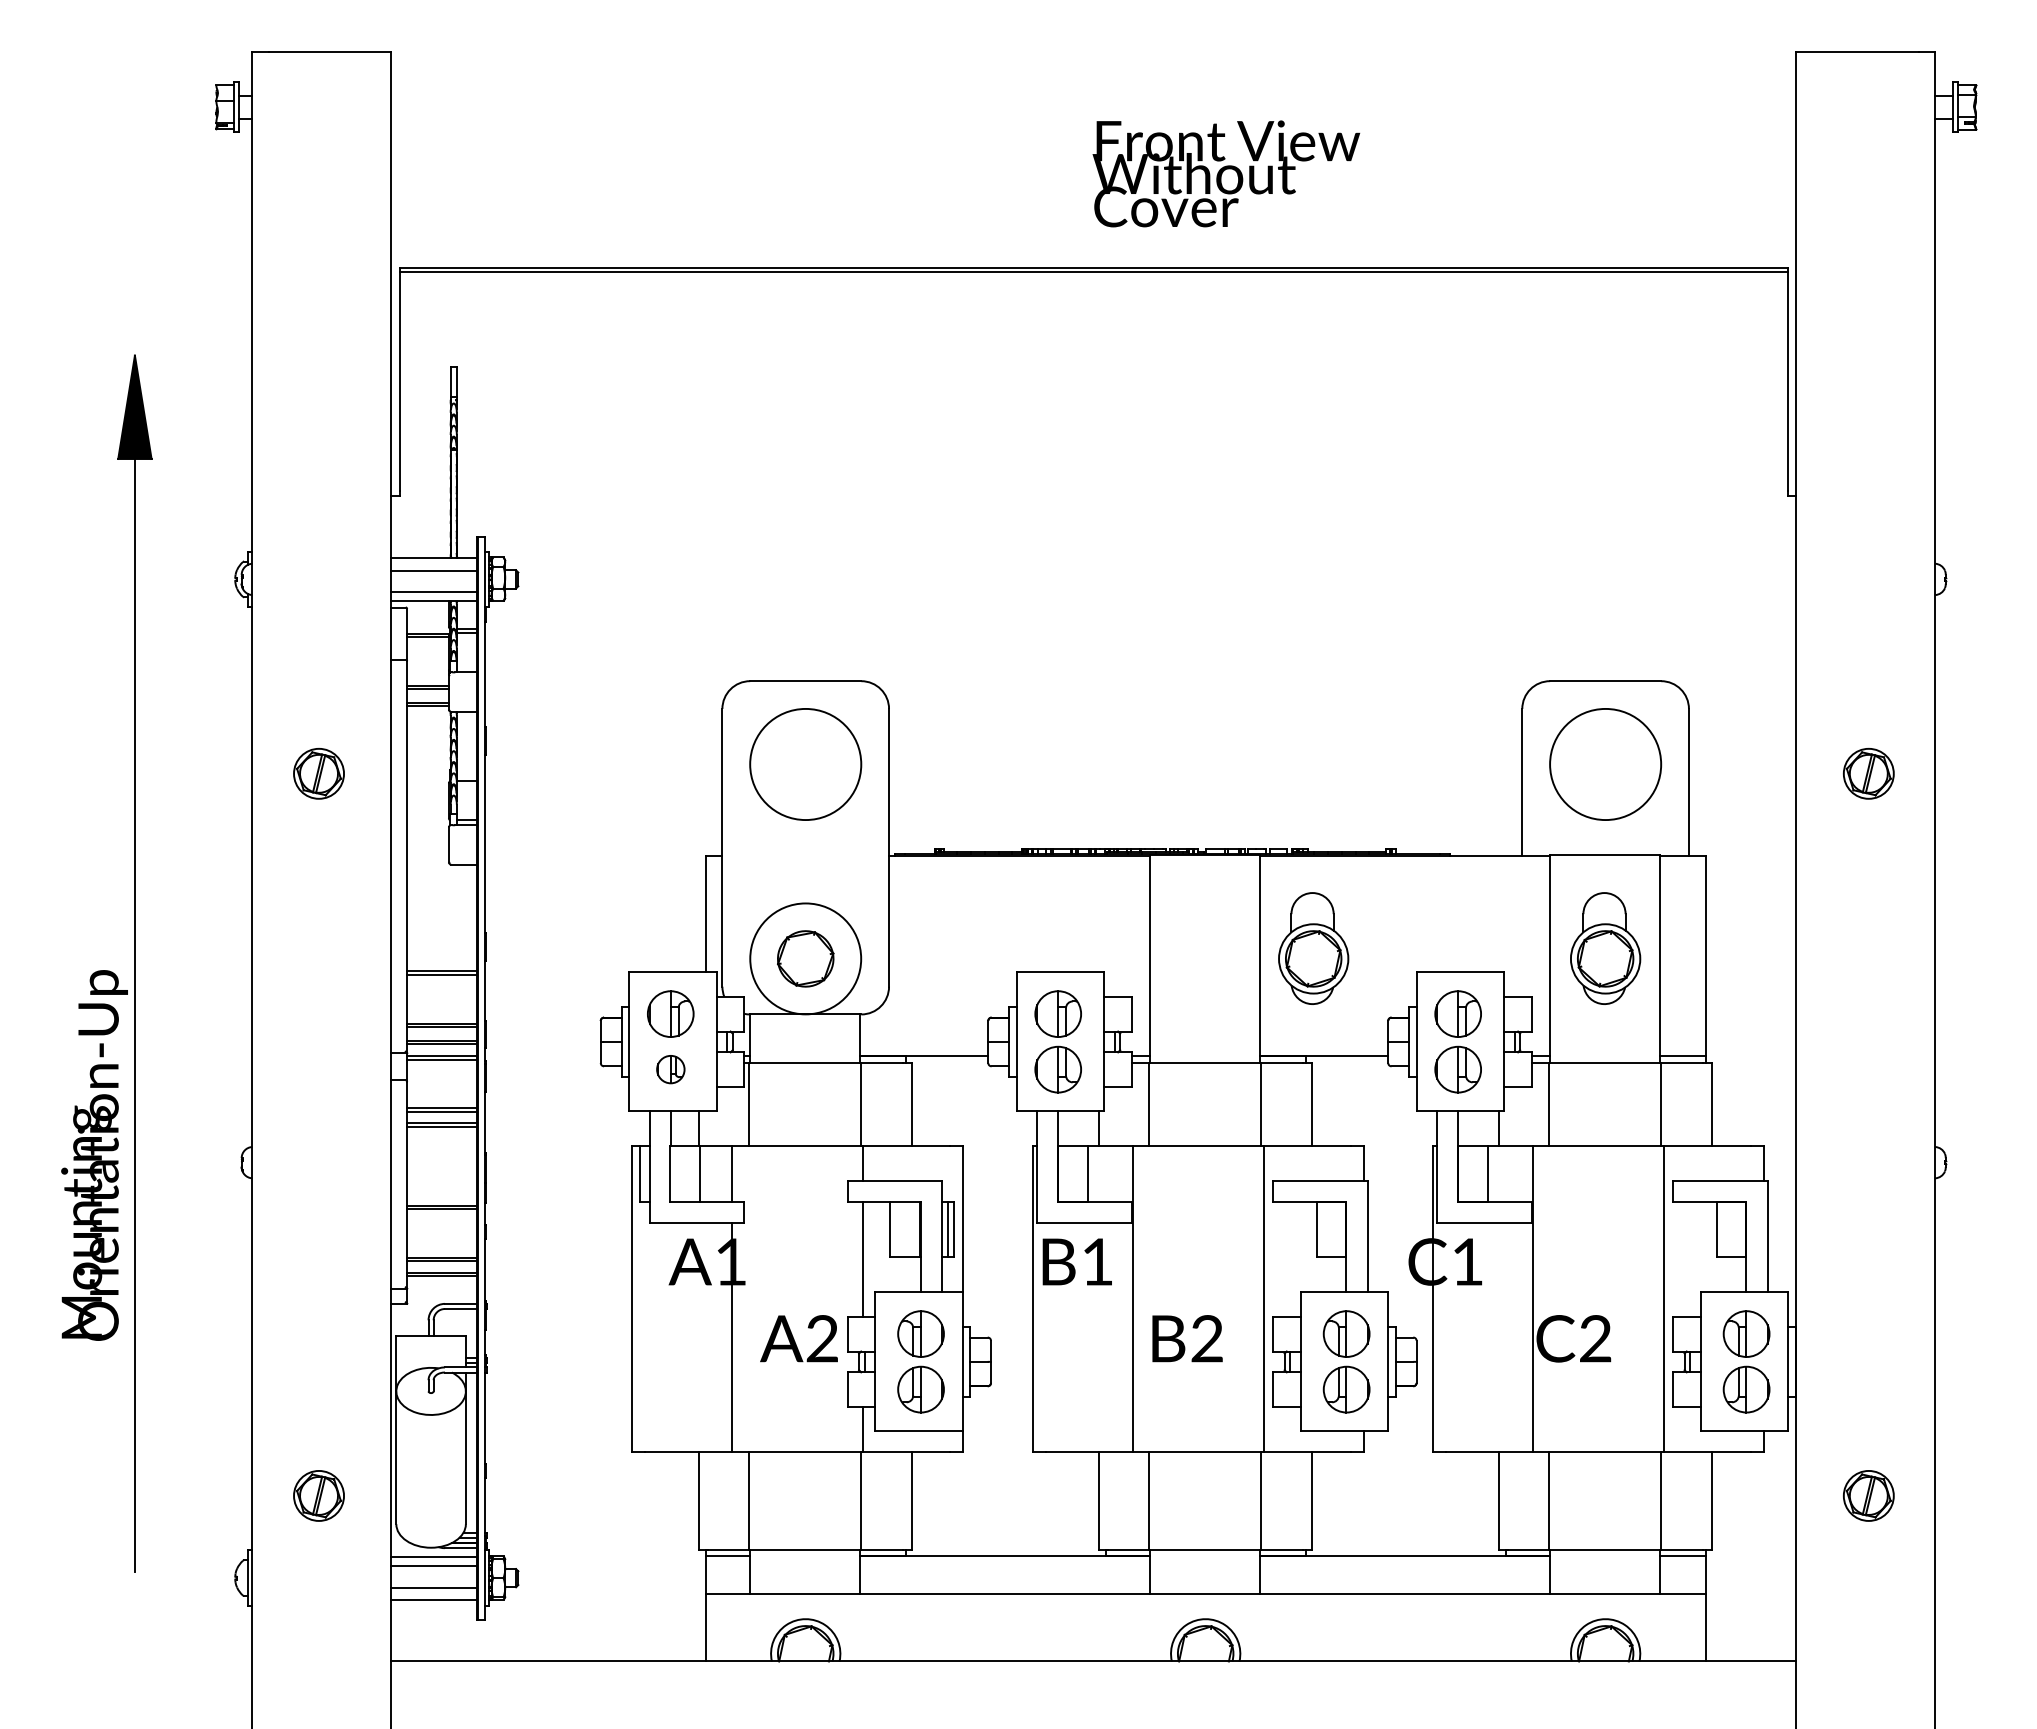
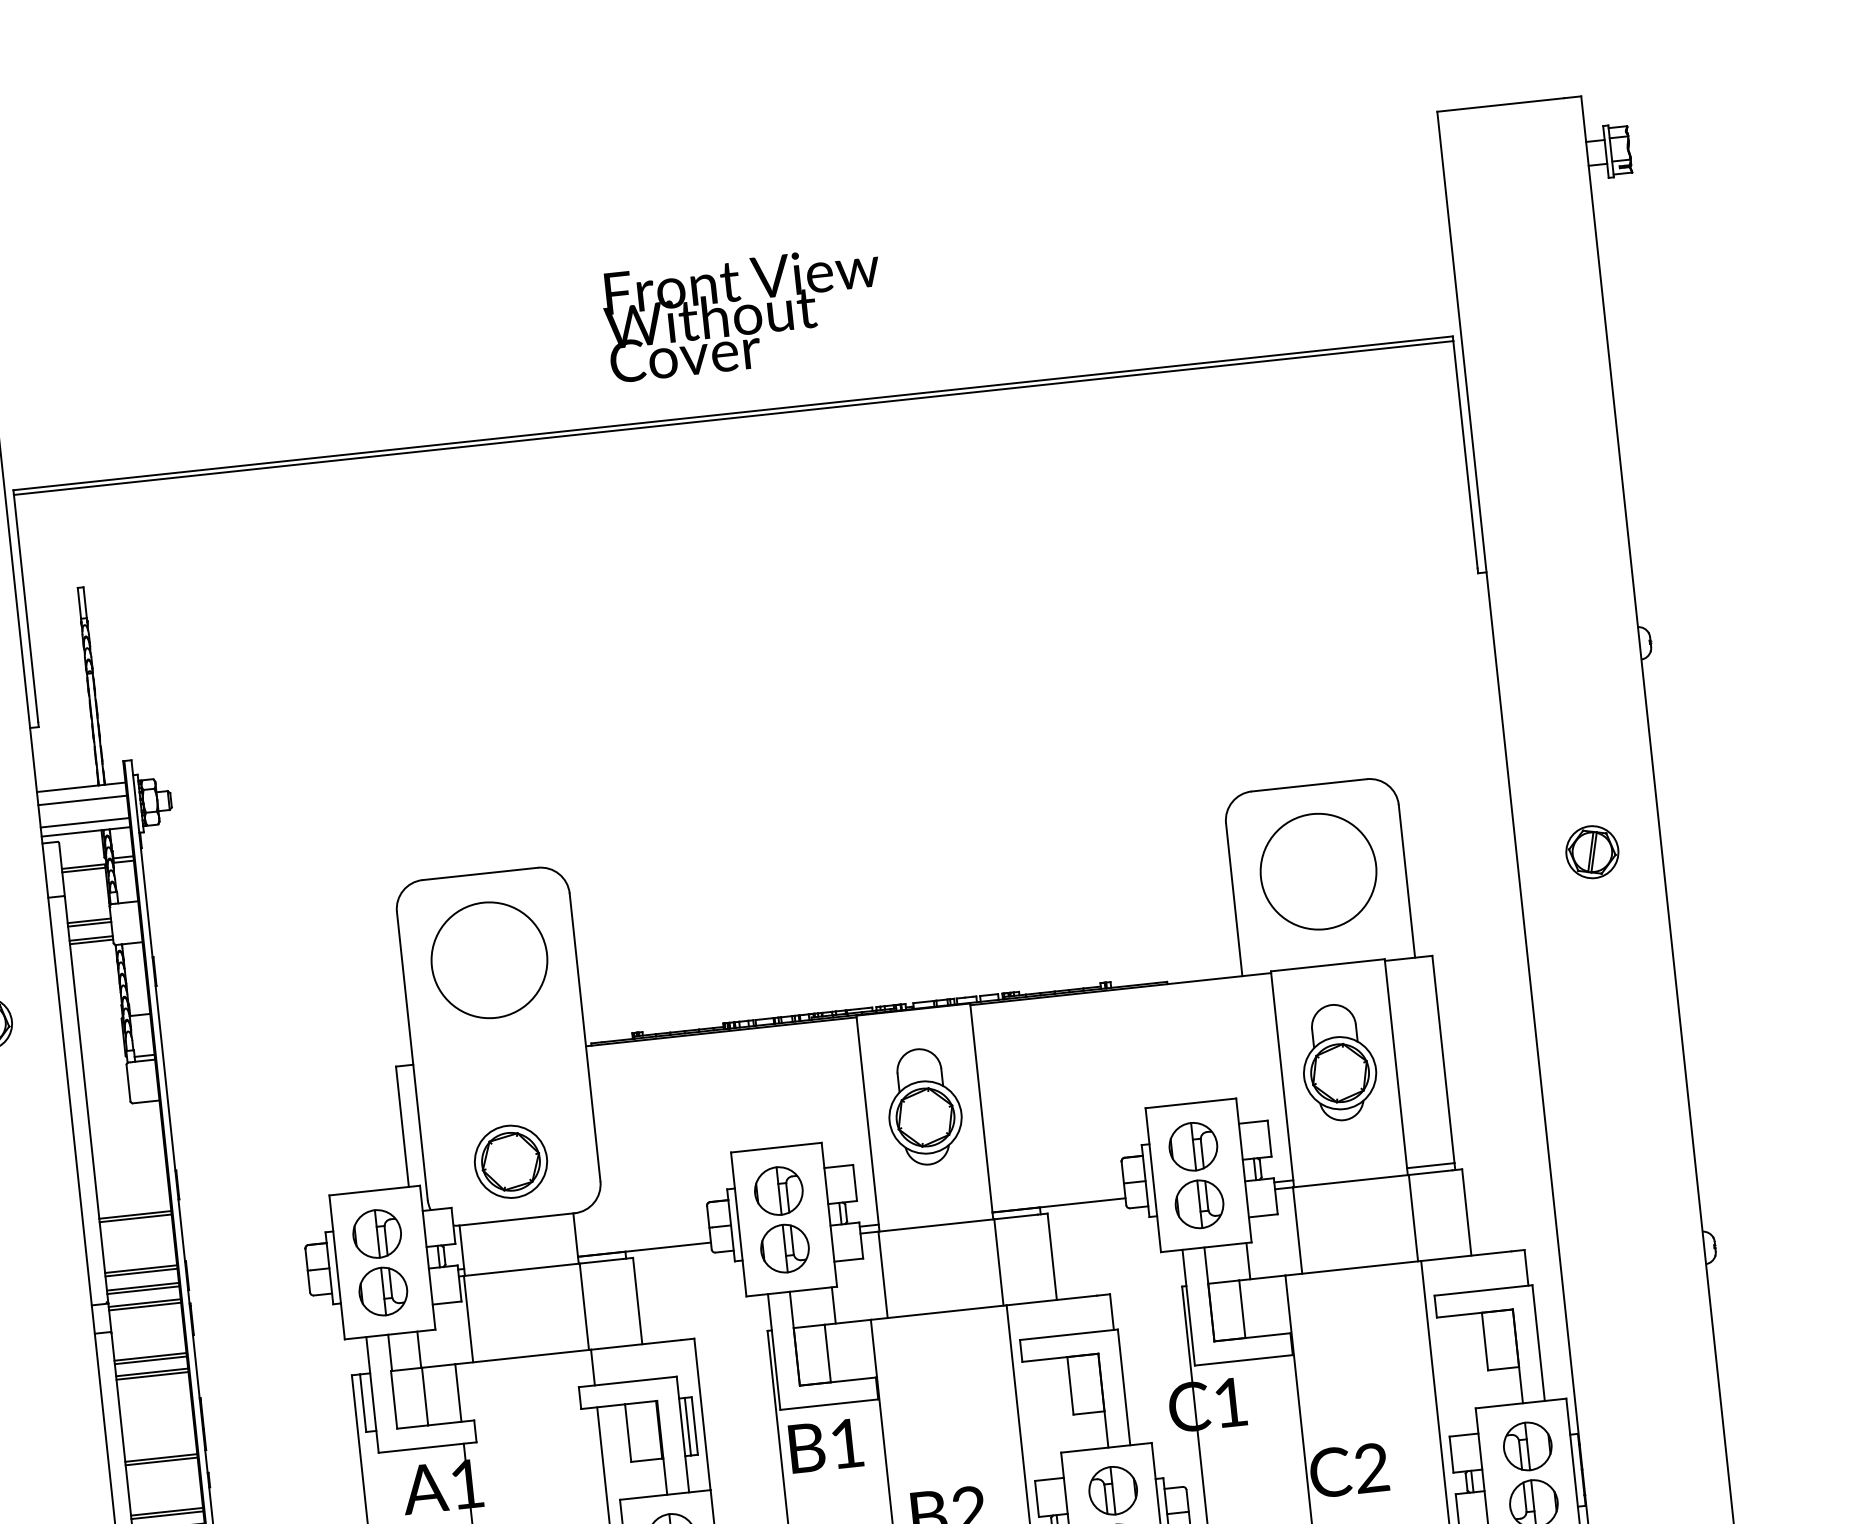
text: (1226, 173) -> (744, 313), moved
part: (1313, 948) -> (924, 1106), moved
circle: (805, 958) -> (510, 1161), size x0.62
part: (670, 1069) -> (383, 1291), size x1.67

